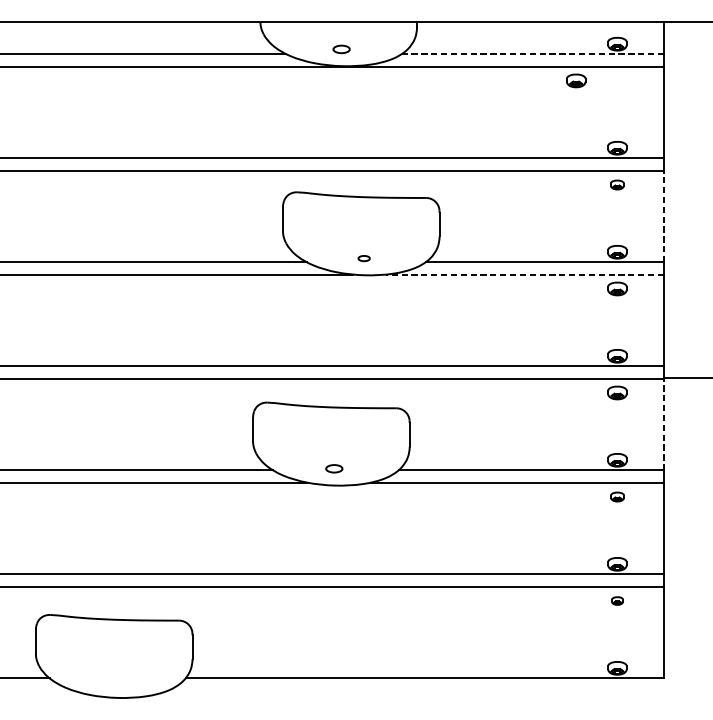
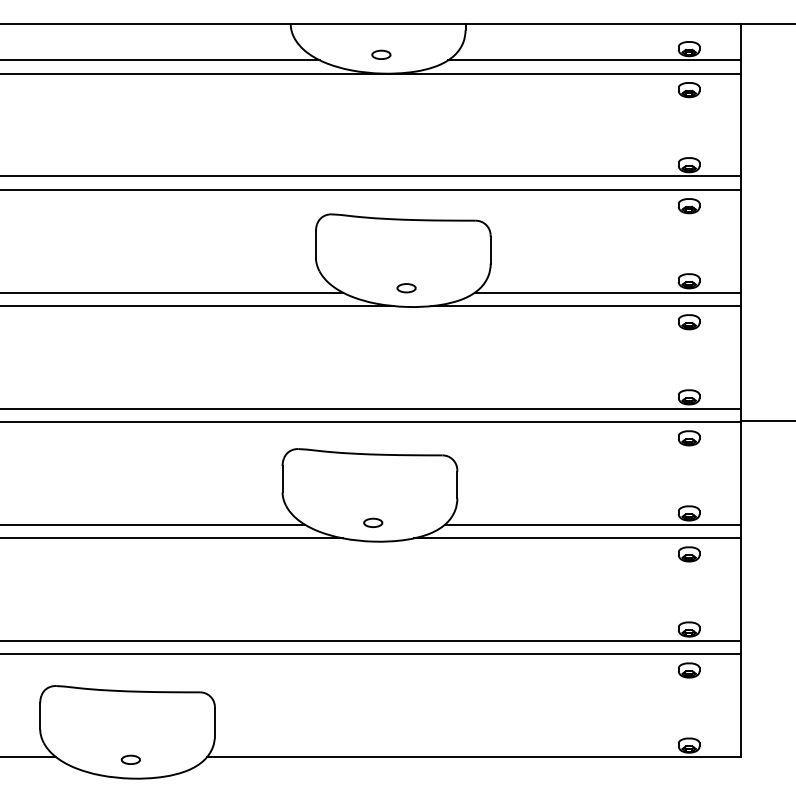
line: (533, 54) -> (595, 60), dashed -> solid
part: (576, 81) -> (689, 90), moved
part: (616, 185) -> (688, 206), size x1.43
line: (664, 215) -> (741, 240), dashed -> solid
part: (364, 258) -> (406, 288), size x1.43
line: (525, 274) -> (586, 306), dashed -> solid
line: (664, 423) -> (741, 472), dashed -> solid
part: (617, 497) -> (689, 554), size x1.43
part: (617, 601) -> (689, 670), size x1.67
part: (116, 680) -> (130, 759), added

